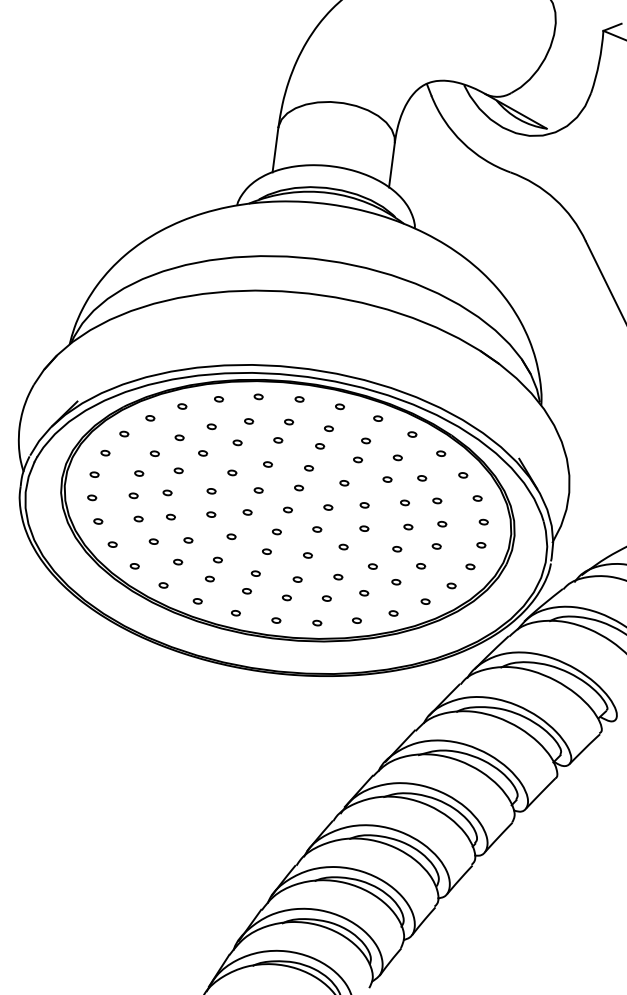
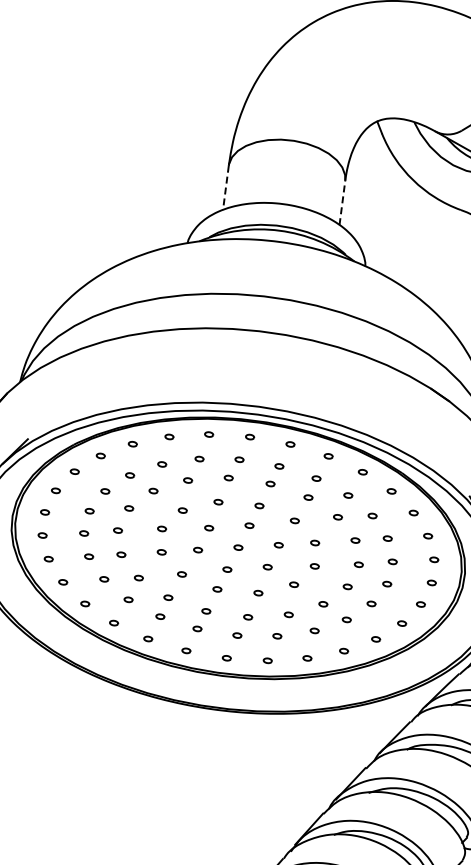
line: (275, 150) -> (225, 188), solid -> dashed
line: (391, 164) -> (341, 202), solid -> dashed

